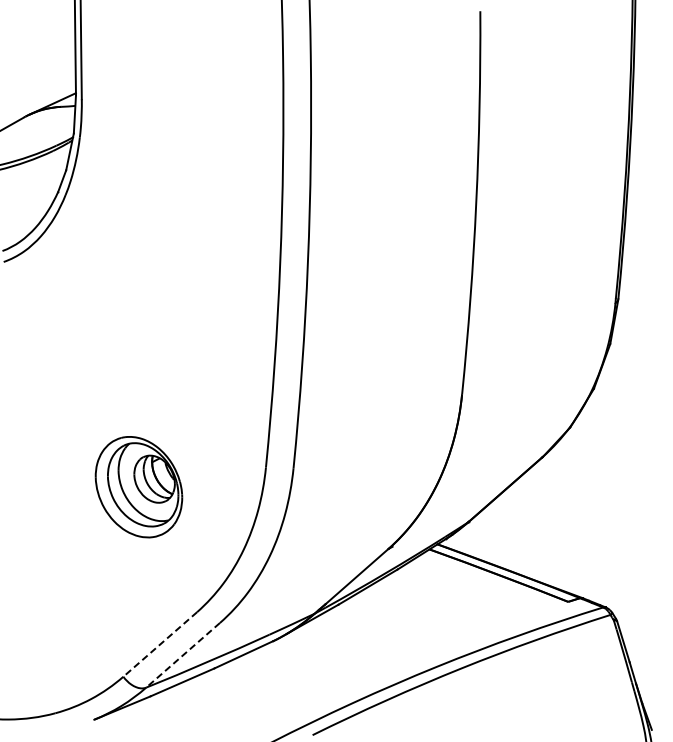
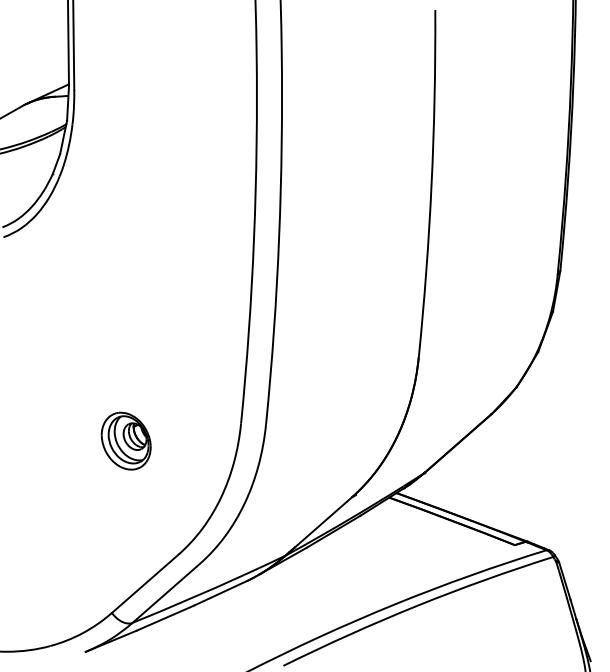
part: (139, 486) -> (126, 440), size x0.62
line: (159, 644) -> (144, 583), dashed -> solid
line: (182, 655) -> (165, 593), dashed -> solid

